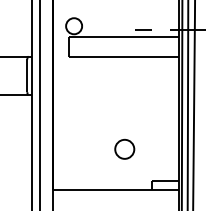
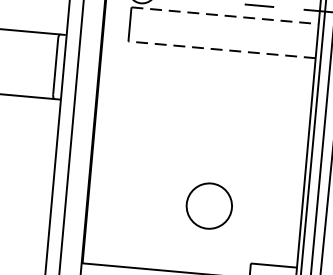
line: (124, 37) -> (225, 16), solid -> dashed
line: (123, 57) -> (221, 50), solid -> dashed
part: (124, 148) -> (209, 204), size x1.4

